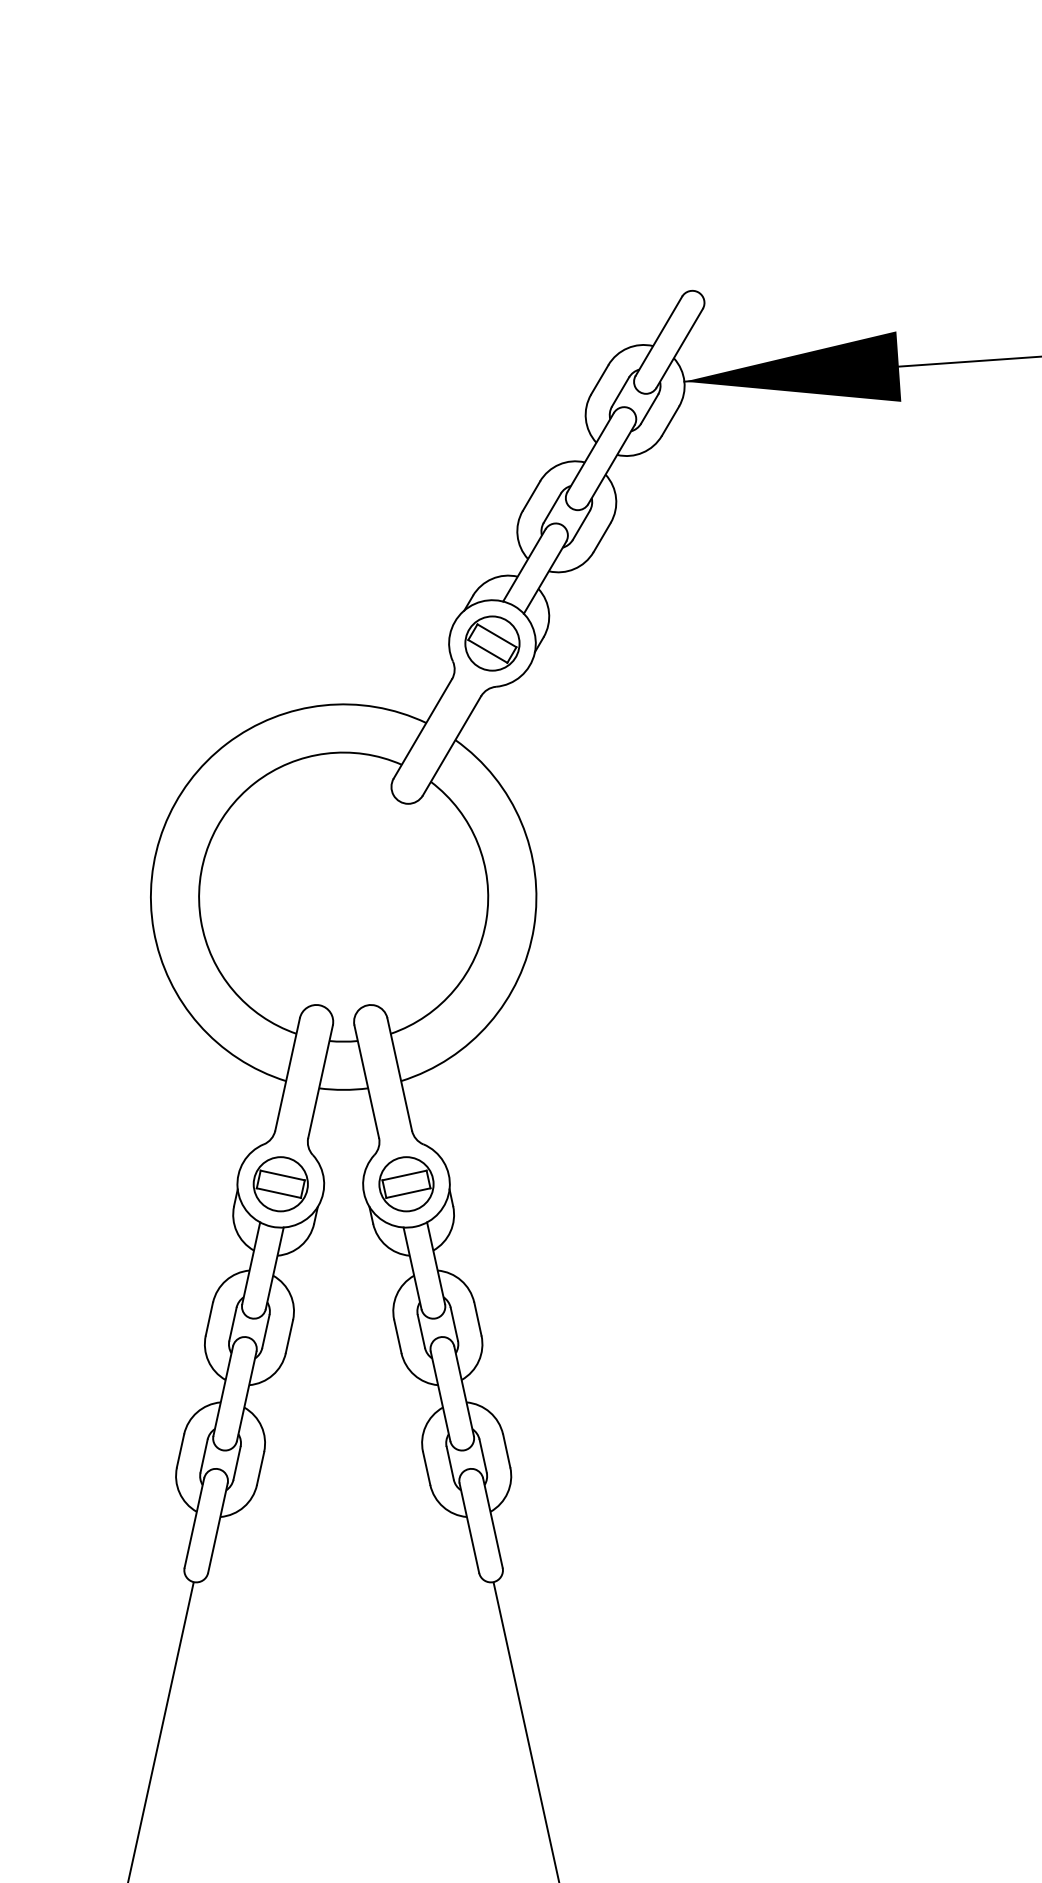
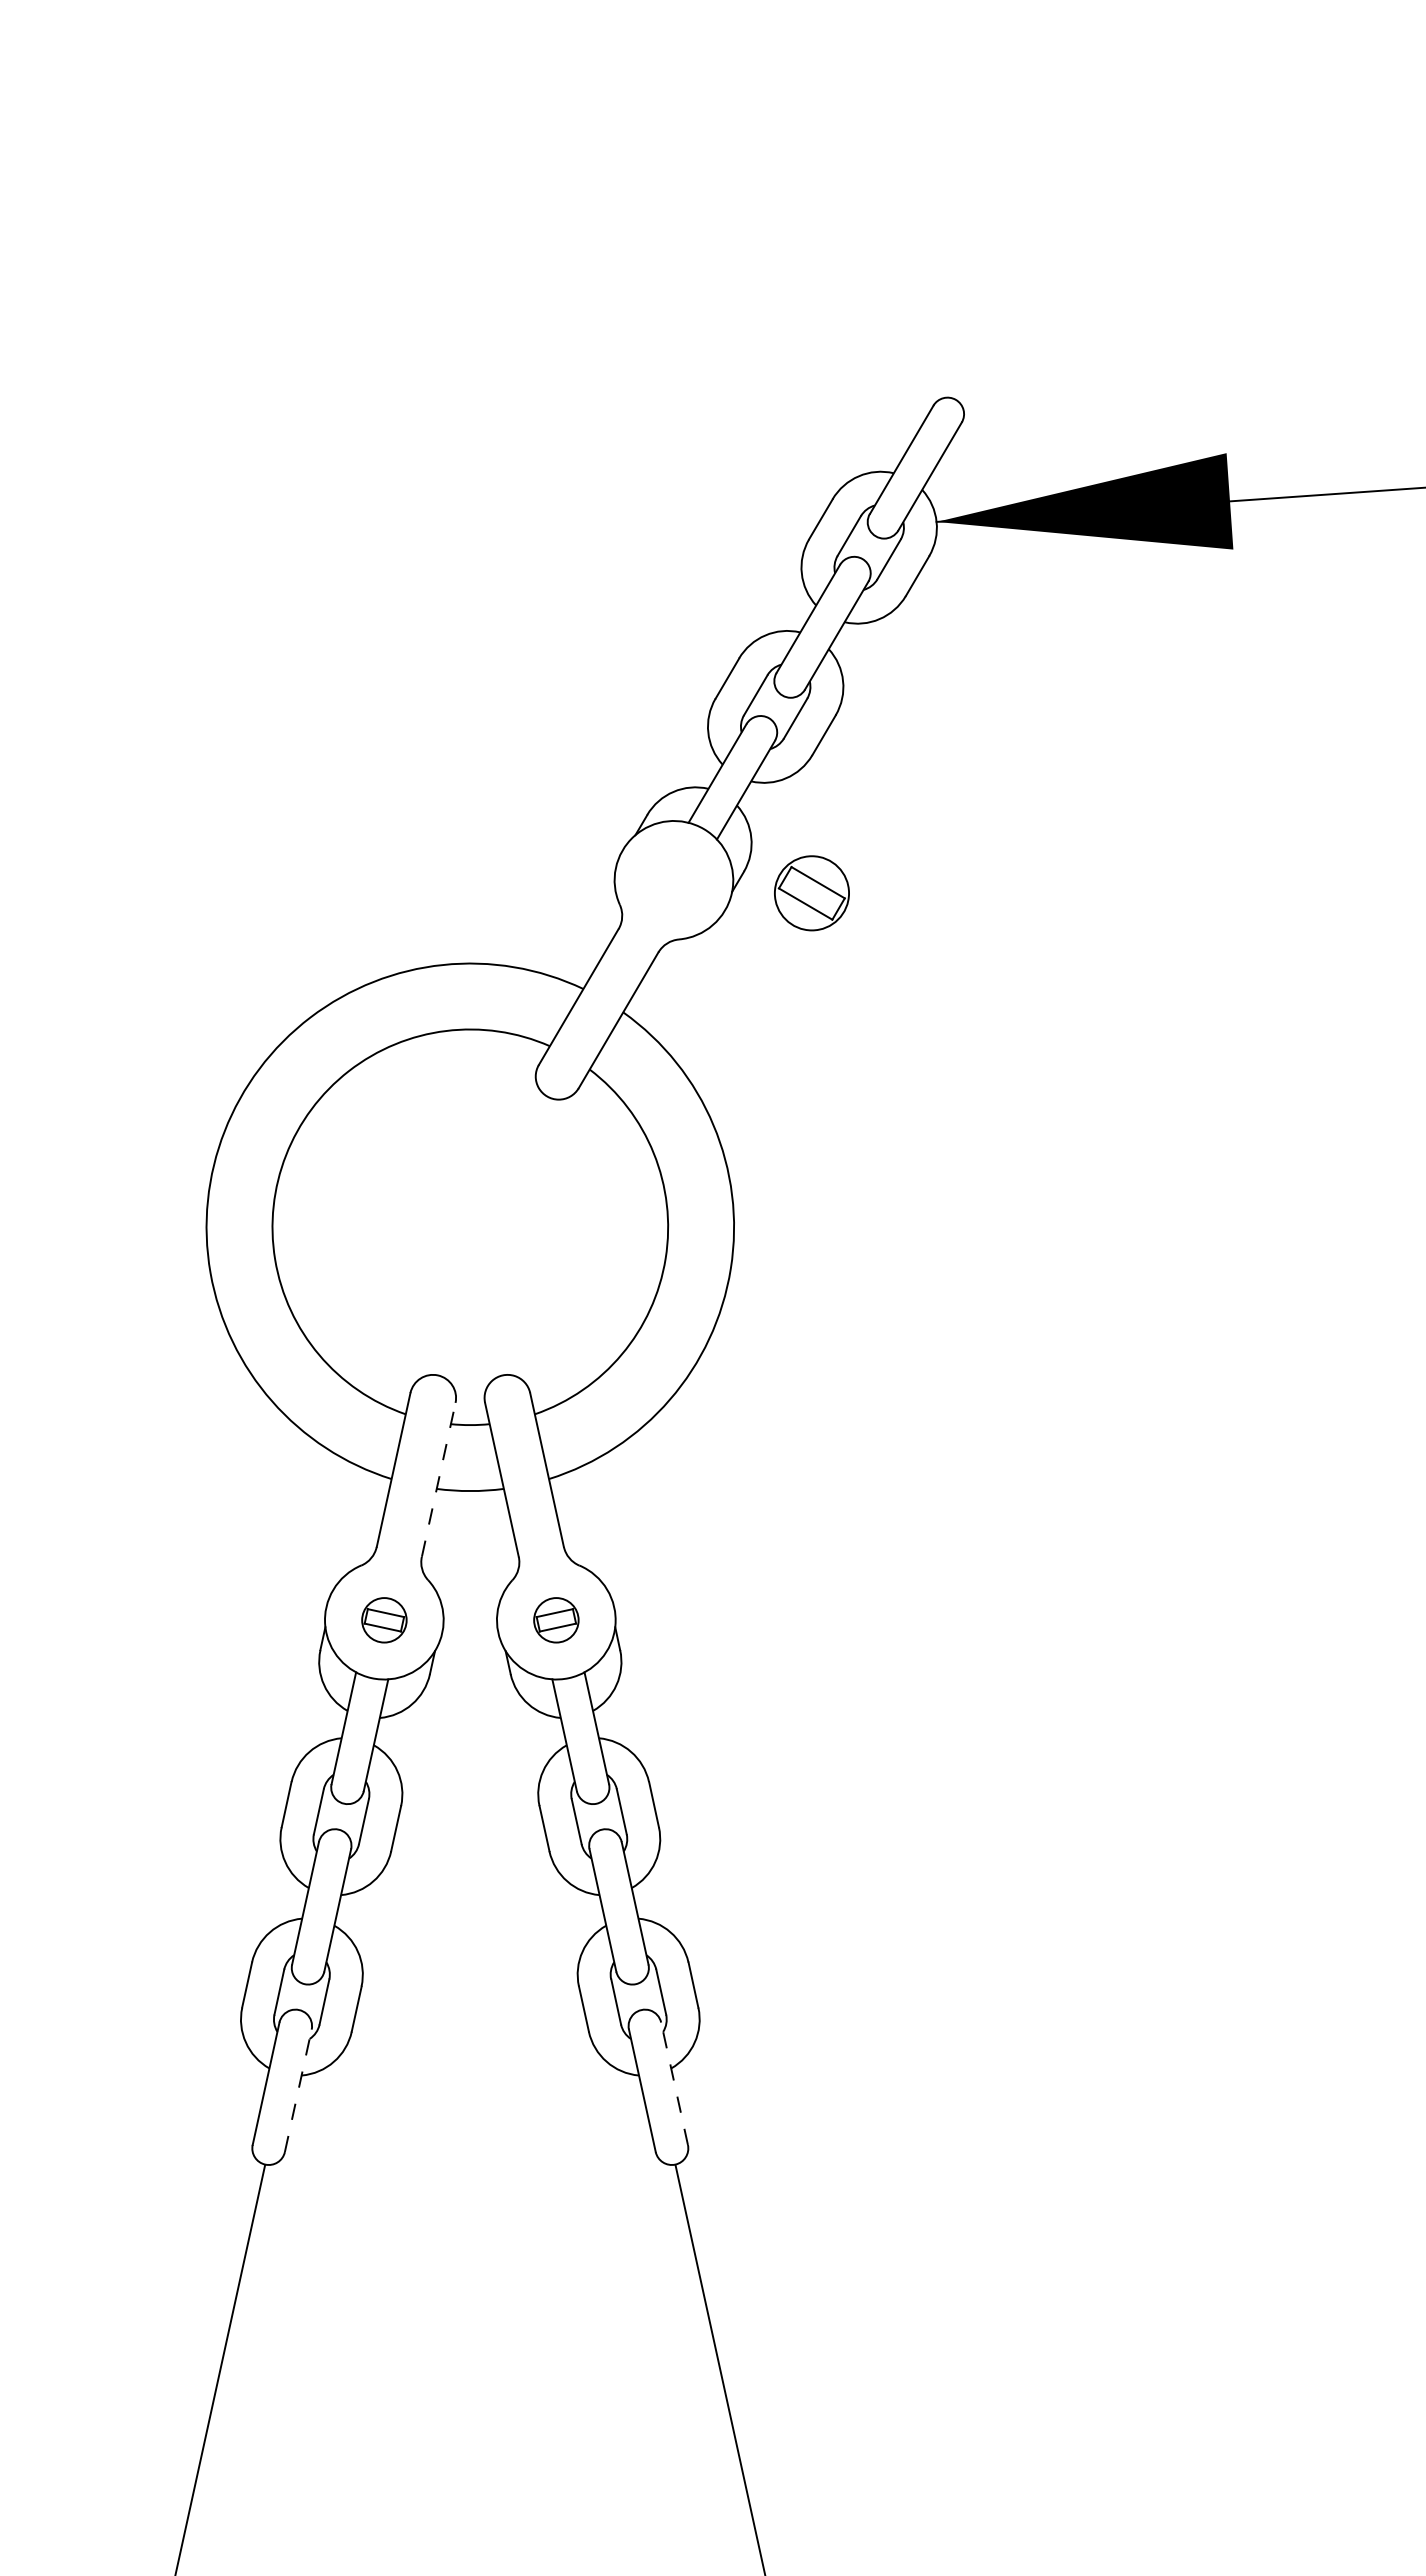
part: (492, 643) -> (811, 893), moved
line: (320, 1081) -> (438, 1479), solid -> dashed
part: (280, 1184) -> (384, 1620), size x0.6
part: (406, 1184) -> (556, 1620), size x0.6
line: (492, 1522) -> (674, 2083), solid -> dashed
line: (218, 1527) -> (298, 2090), solid -> dashed

